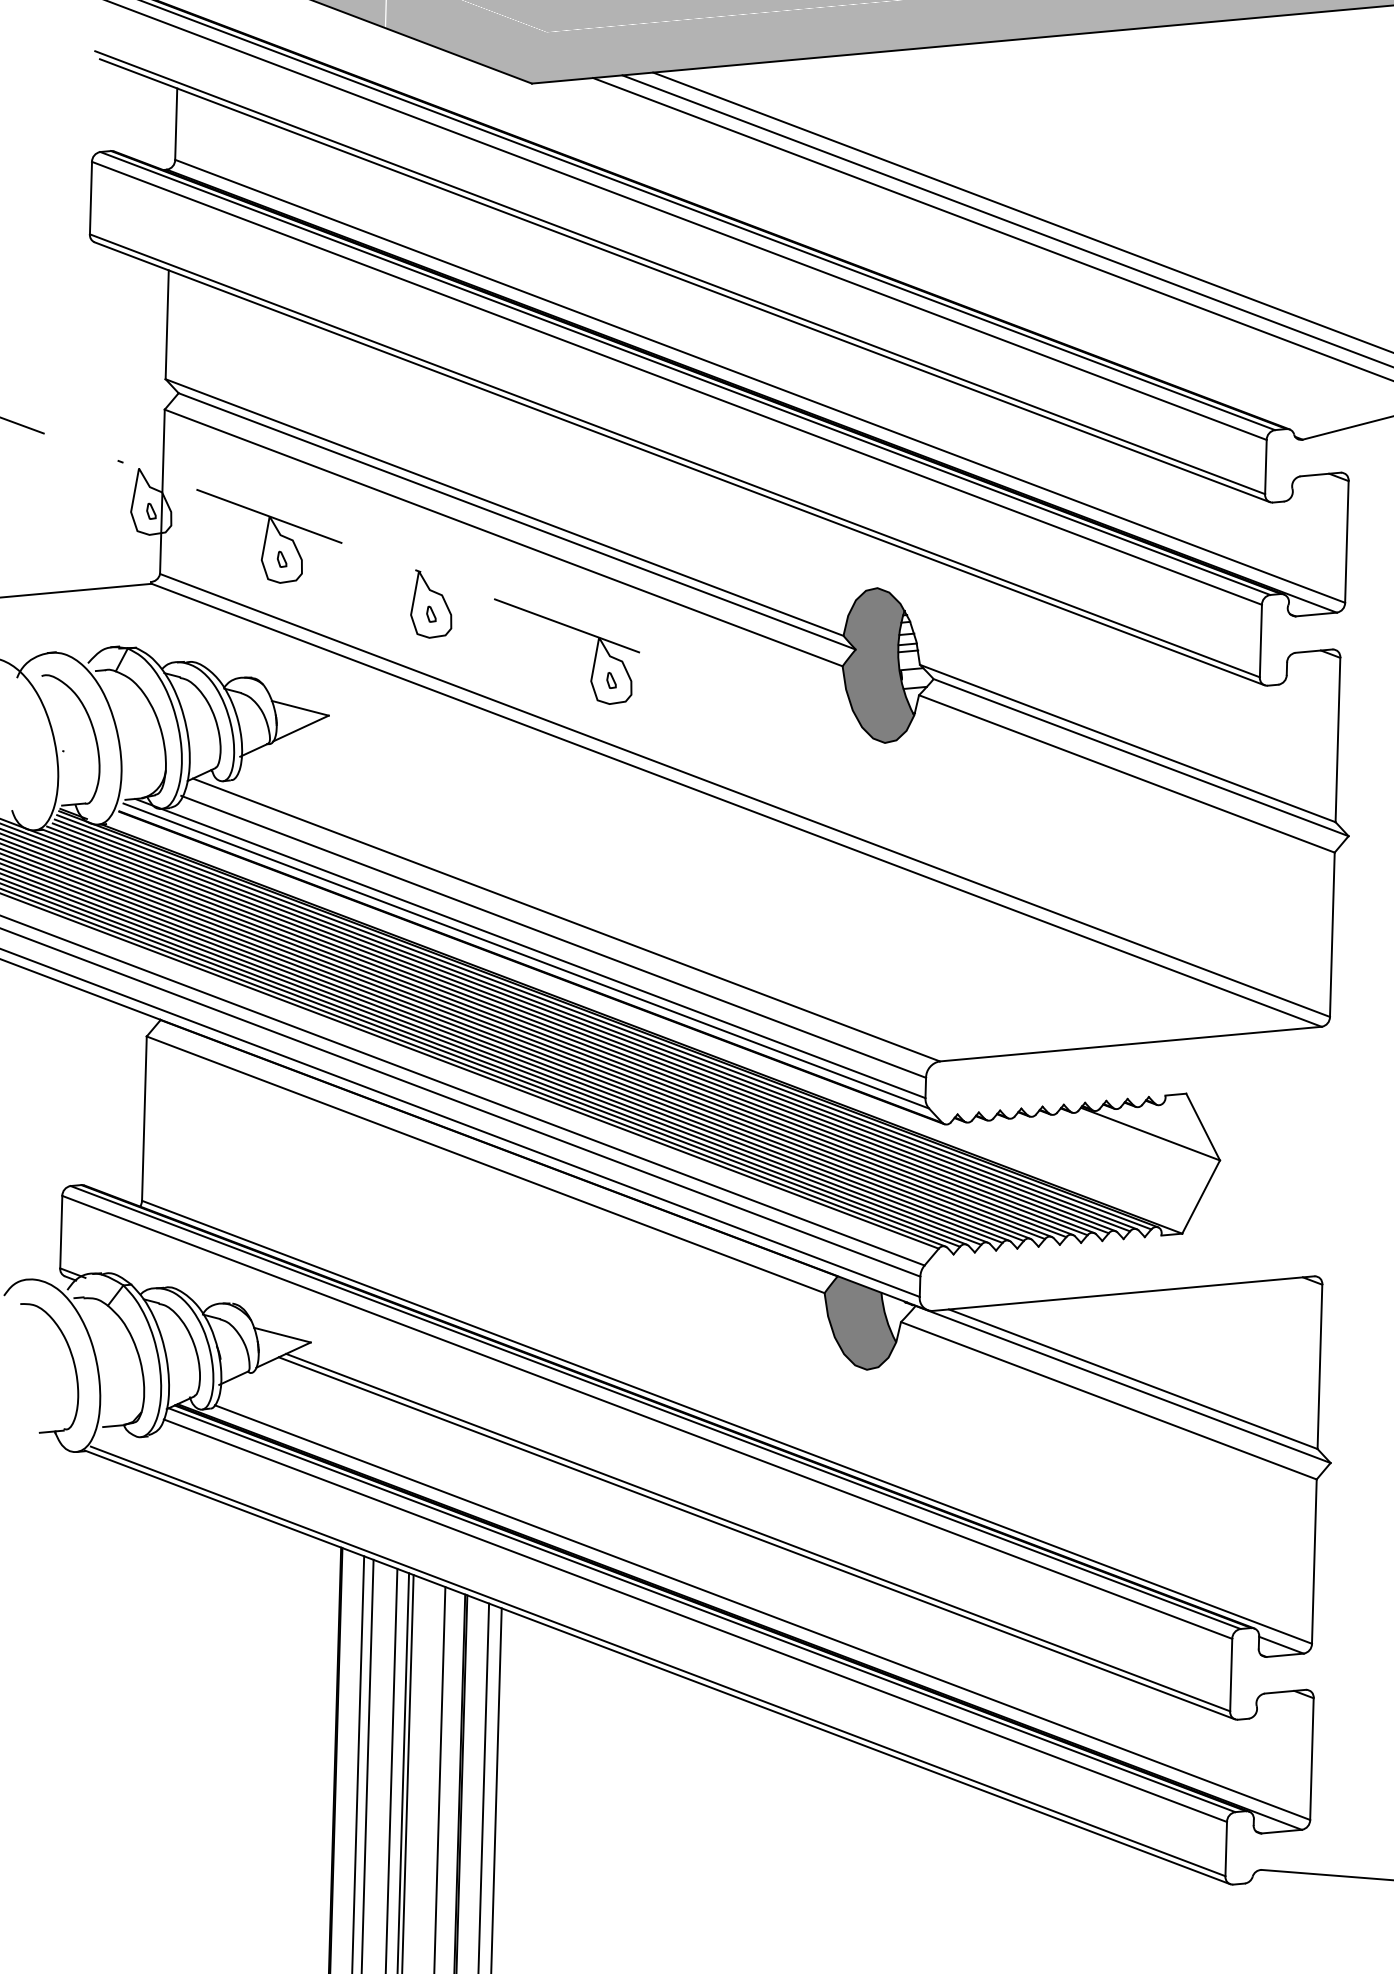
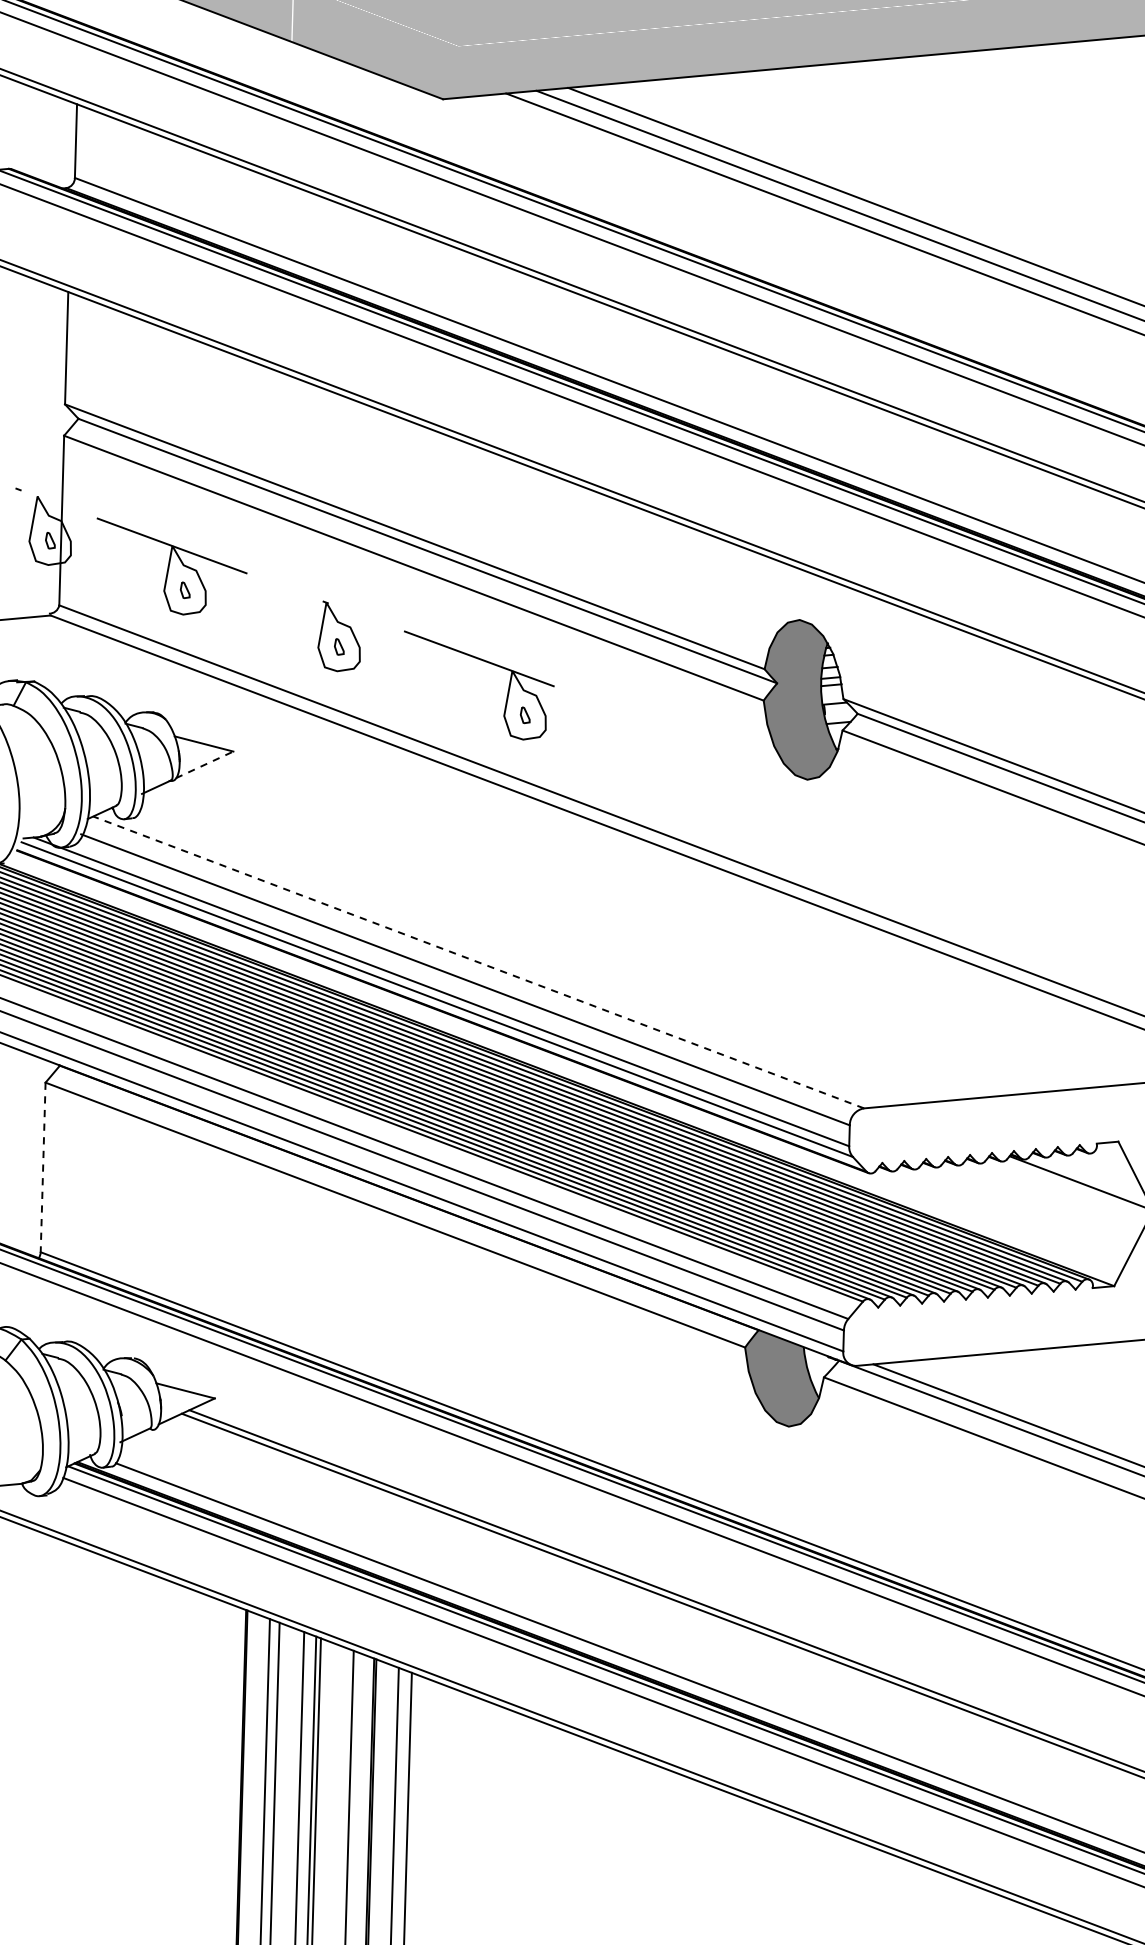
line: (300, 728) -> (204, 764), solid -> dashed
line: (565, 919) -> (477, 961), solid -> dashed
line: (144, 1119) -> (43, 1168), solid -> dashed

